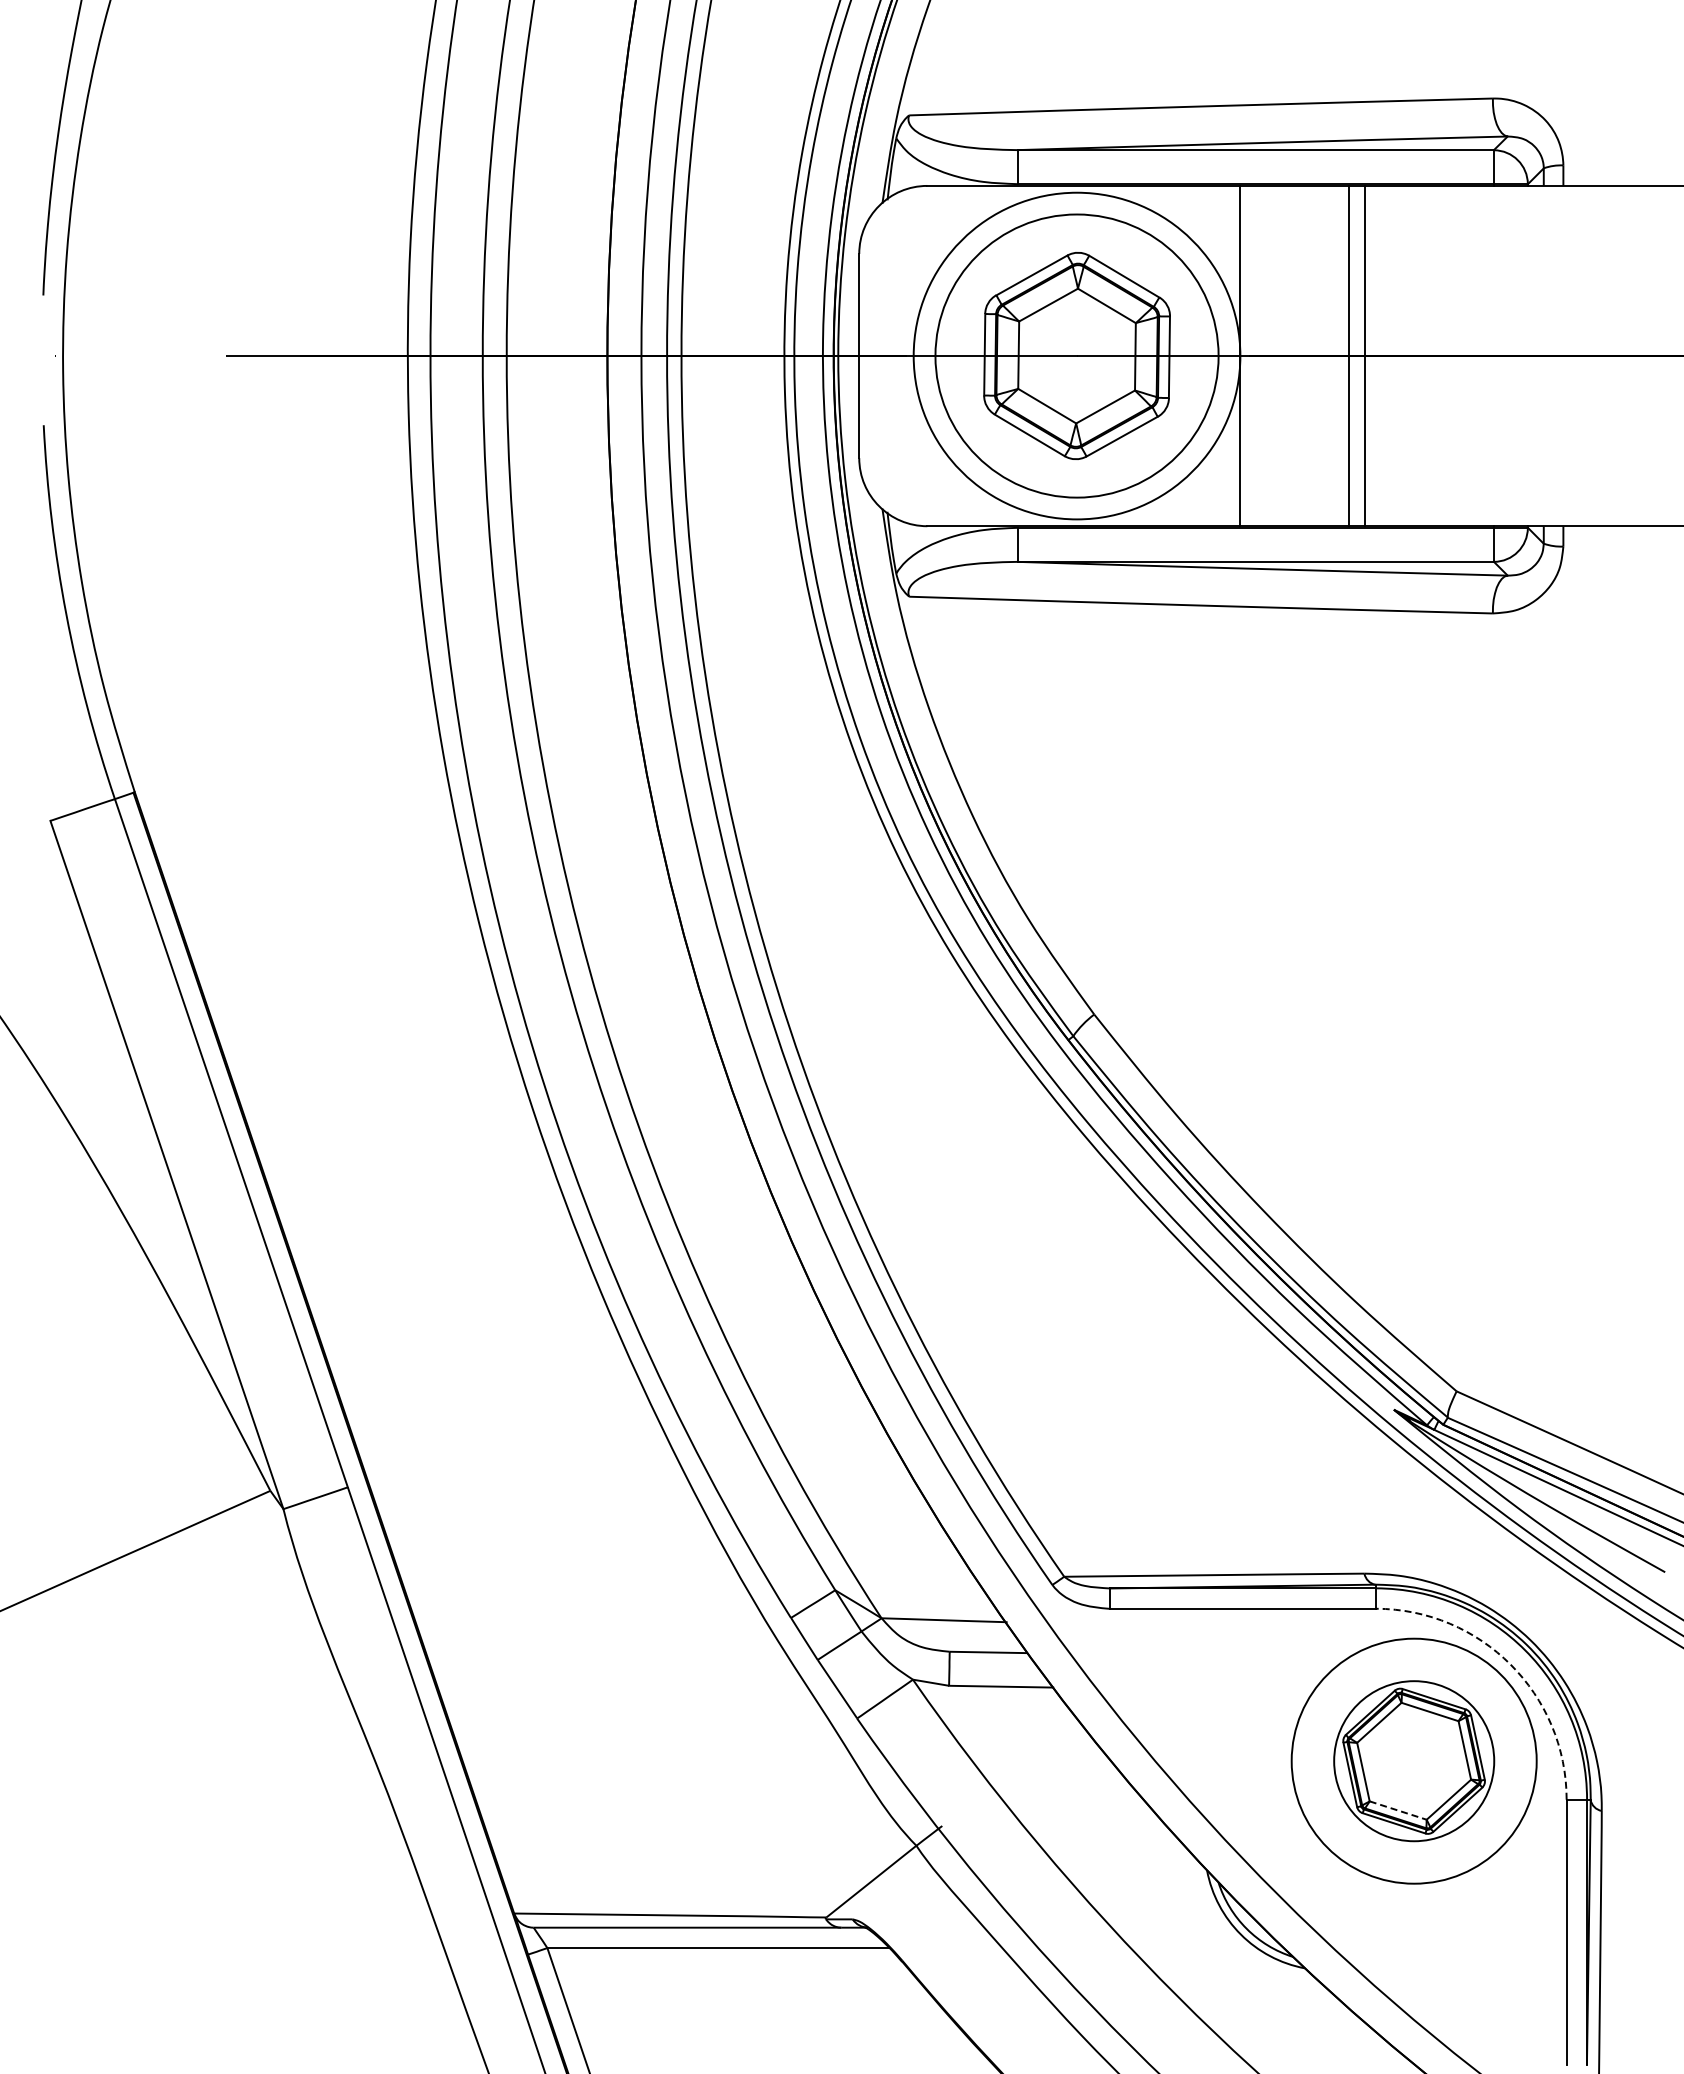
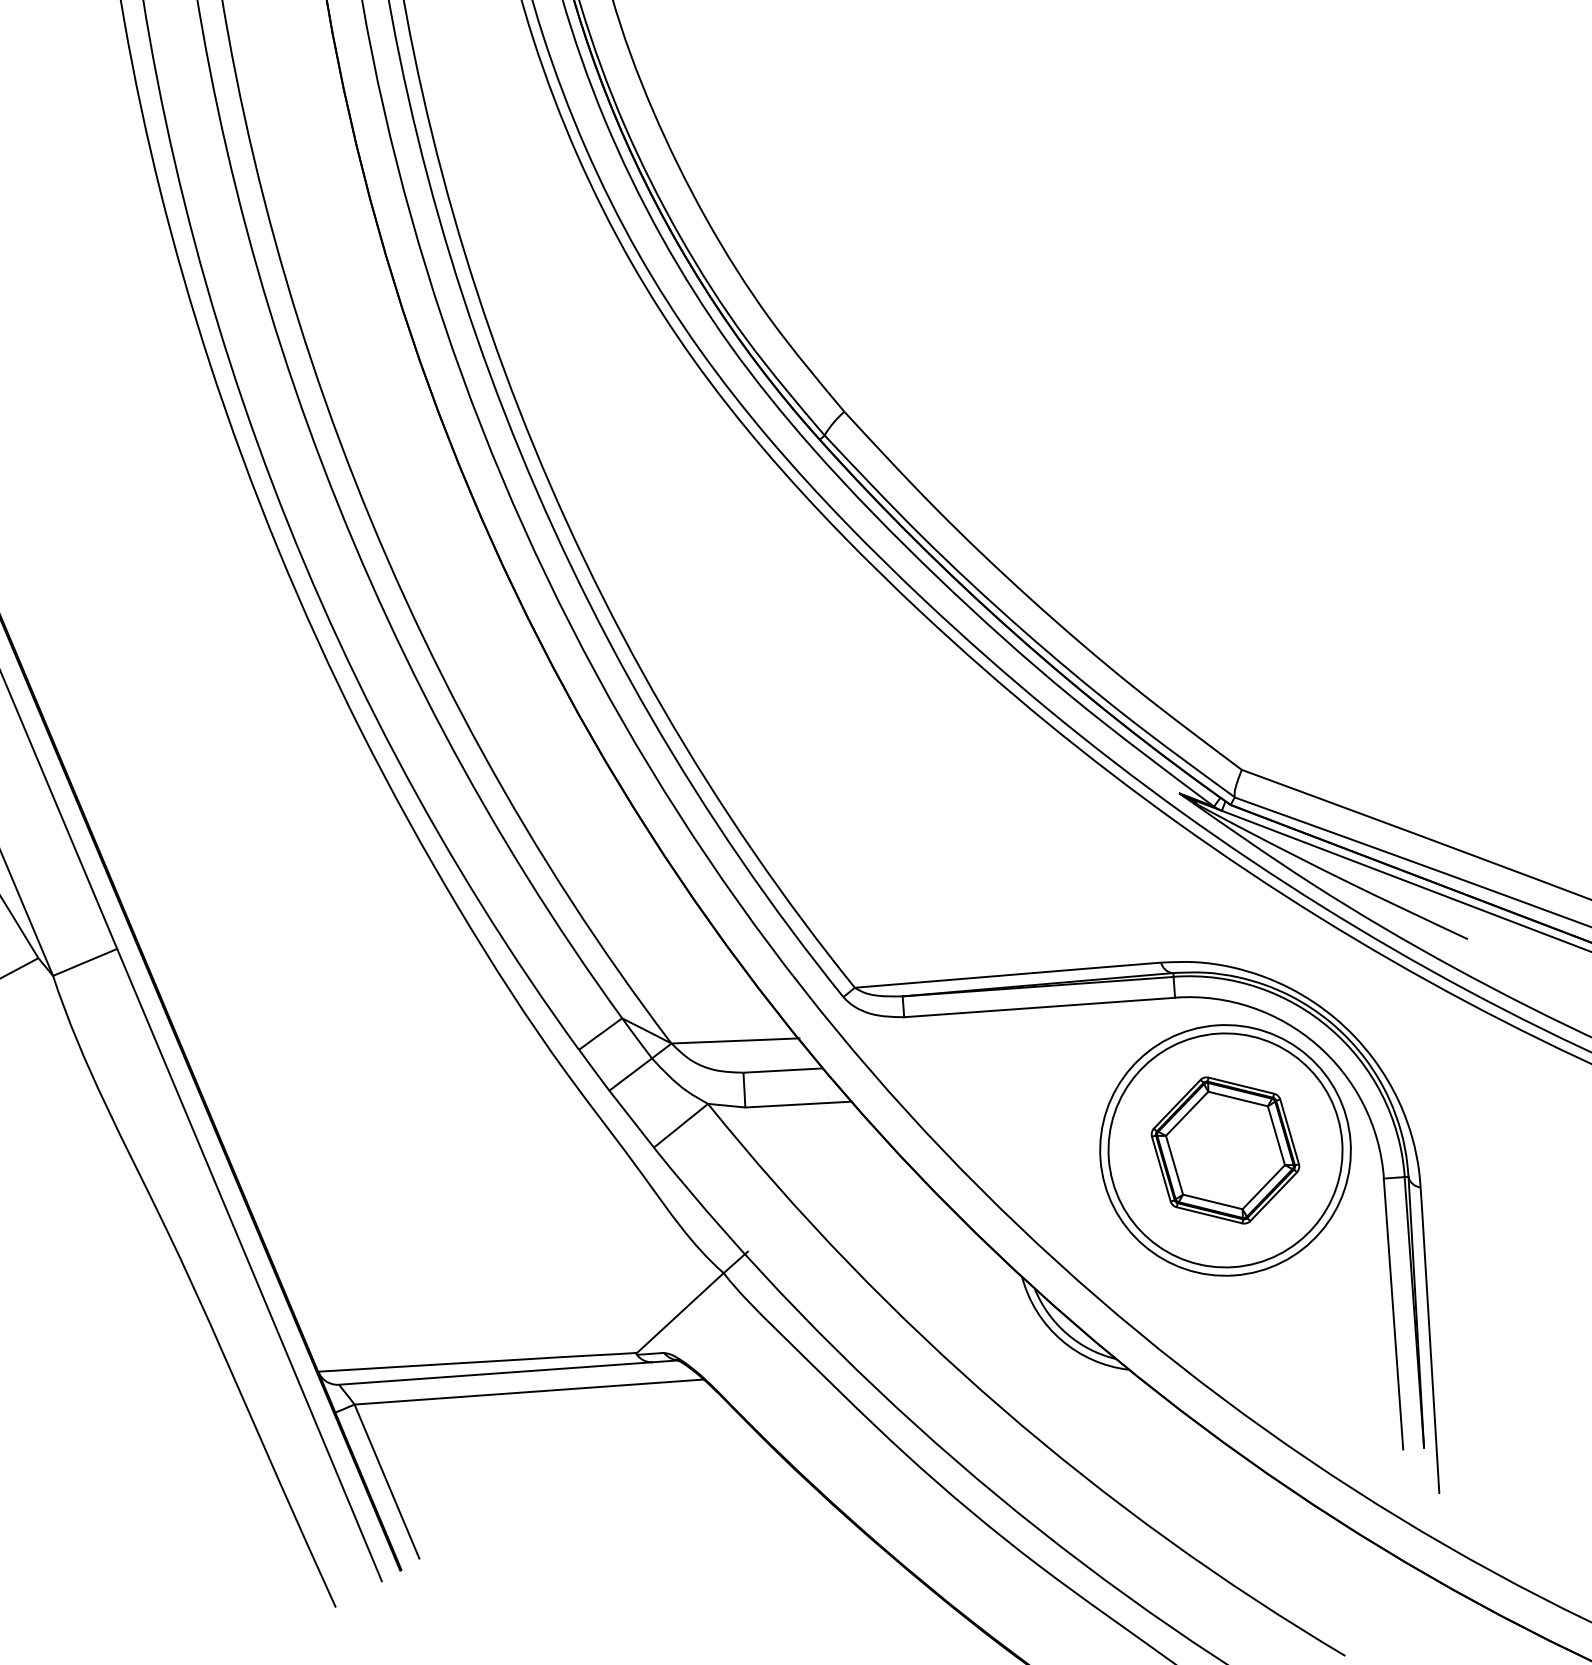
arc: (1510, 1664) -> (1316, 1044), dashed -> solid
circle: (1413, 1760) -> (1224, 1149), size x1.43
line: (1398, 1810) -> (1213, 1201), dashed -> solid

